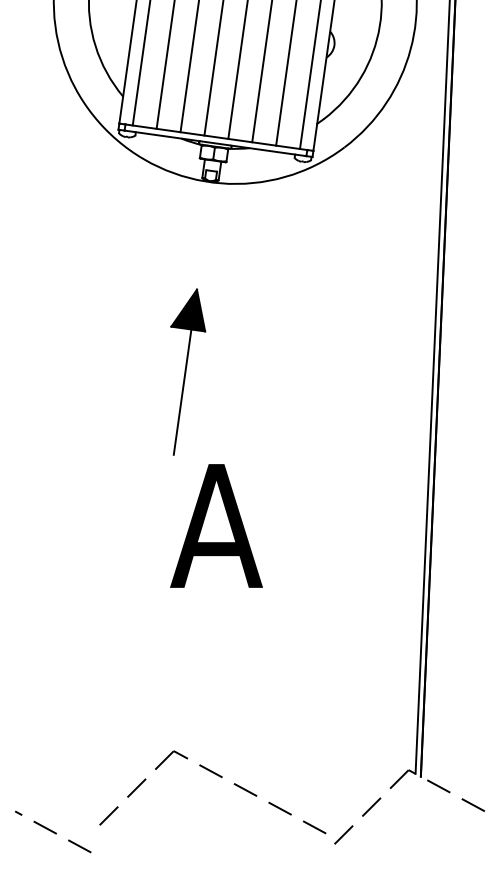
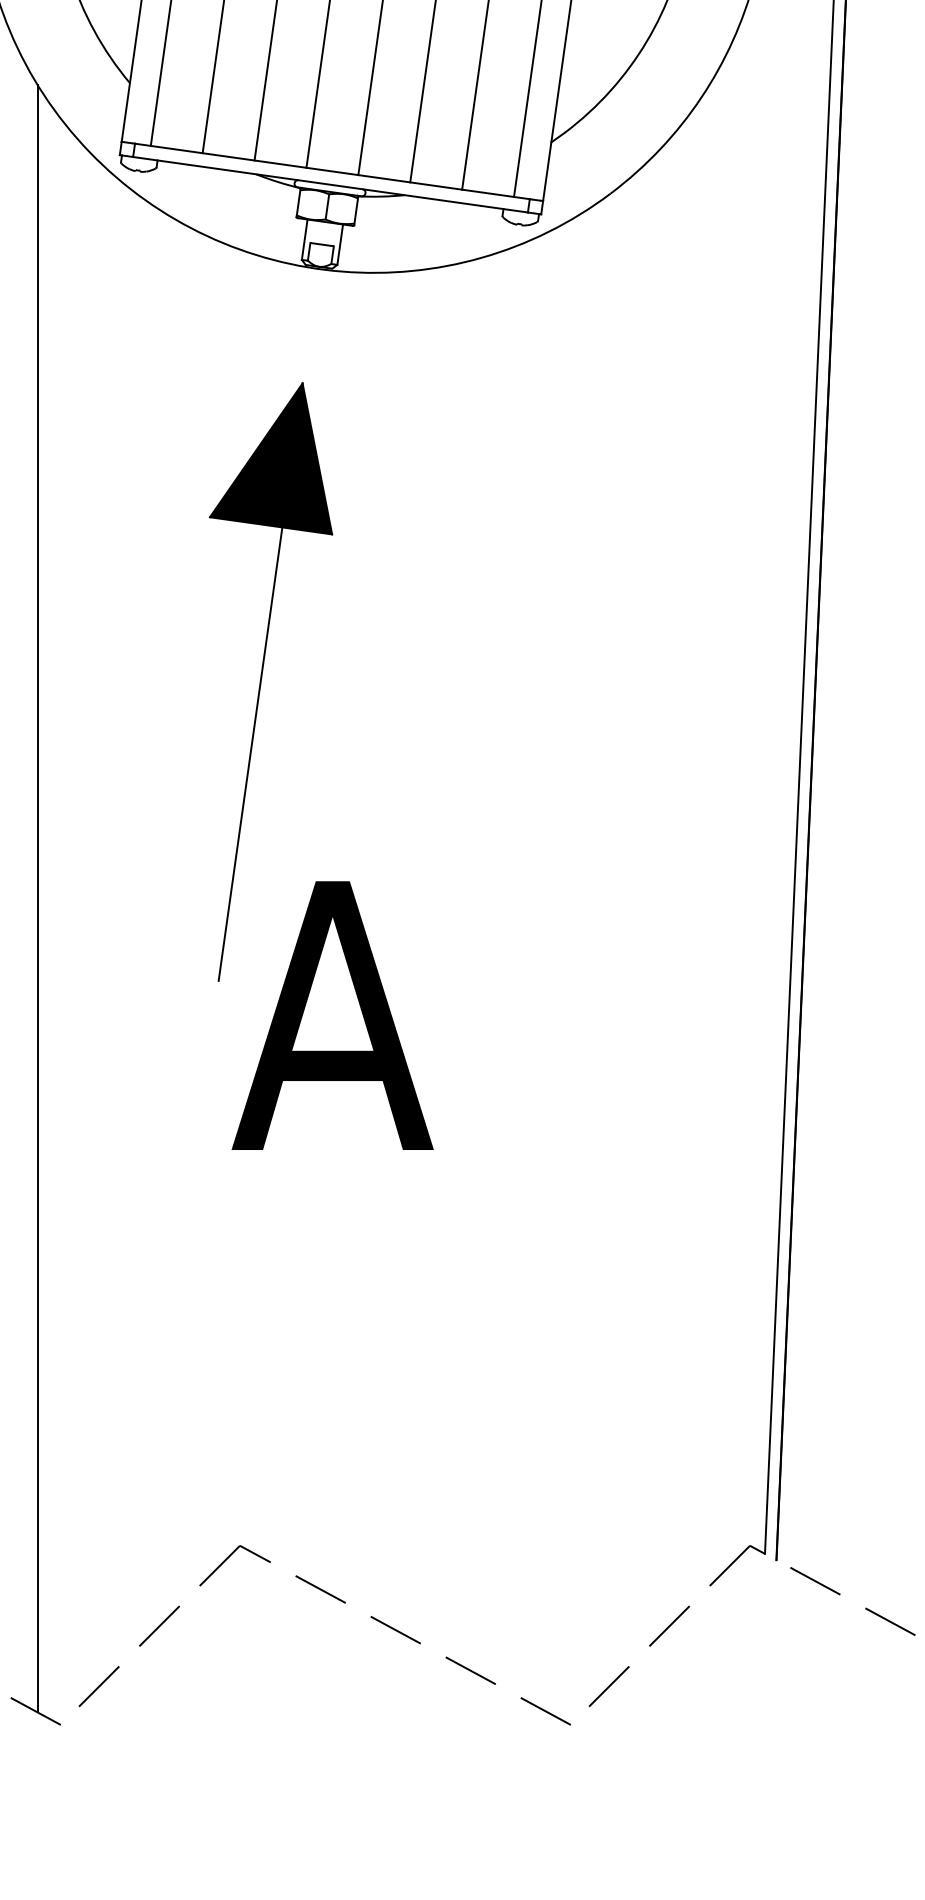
part: (188, 371) -> (271, 680), size x1.67
line: (80, 471) -> (37, 897), added
part: (220, 777) -> (341, 1603), moved

